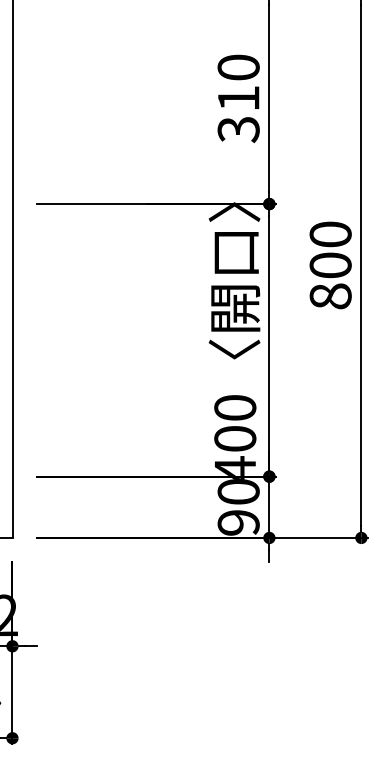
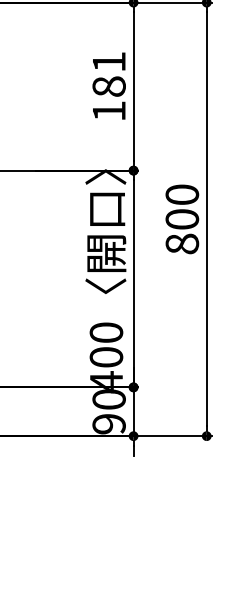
text: (238, 98) -> (109, 86), 310 -> 181

